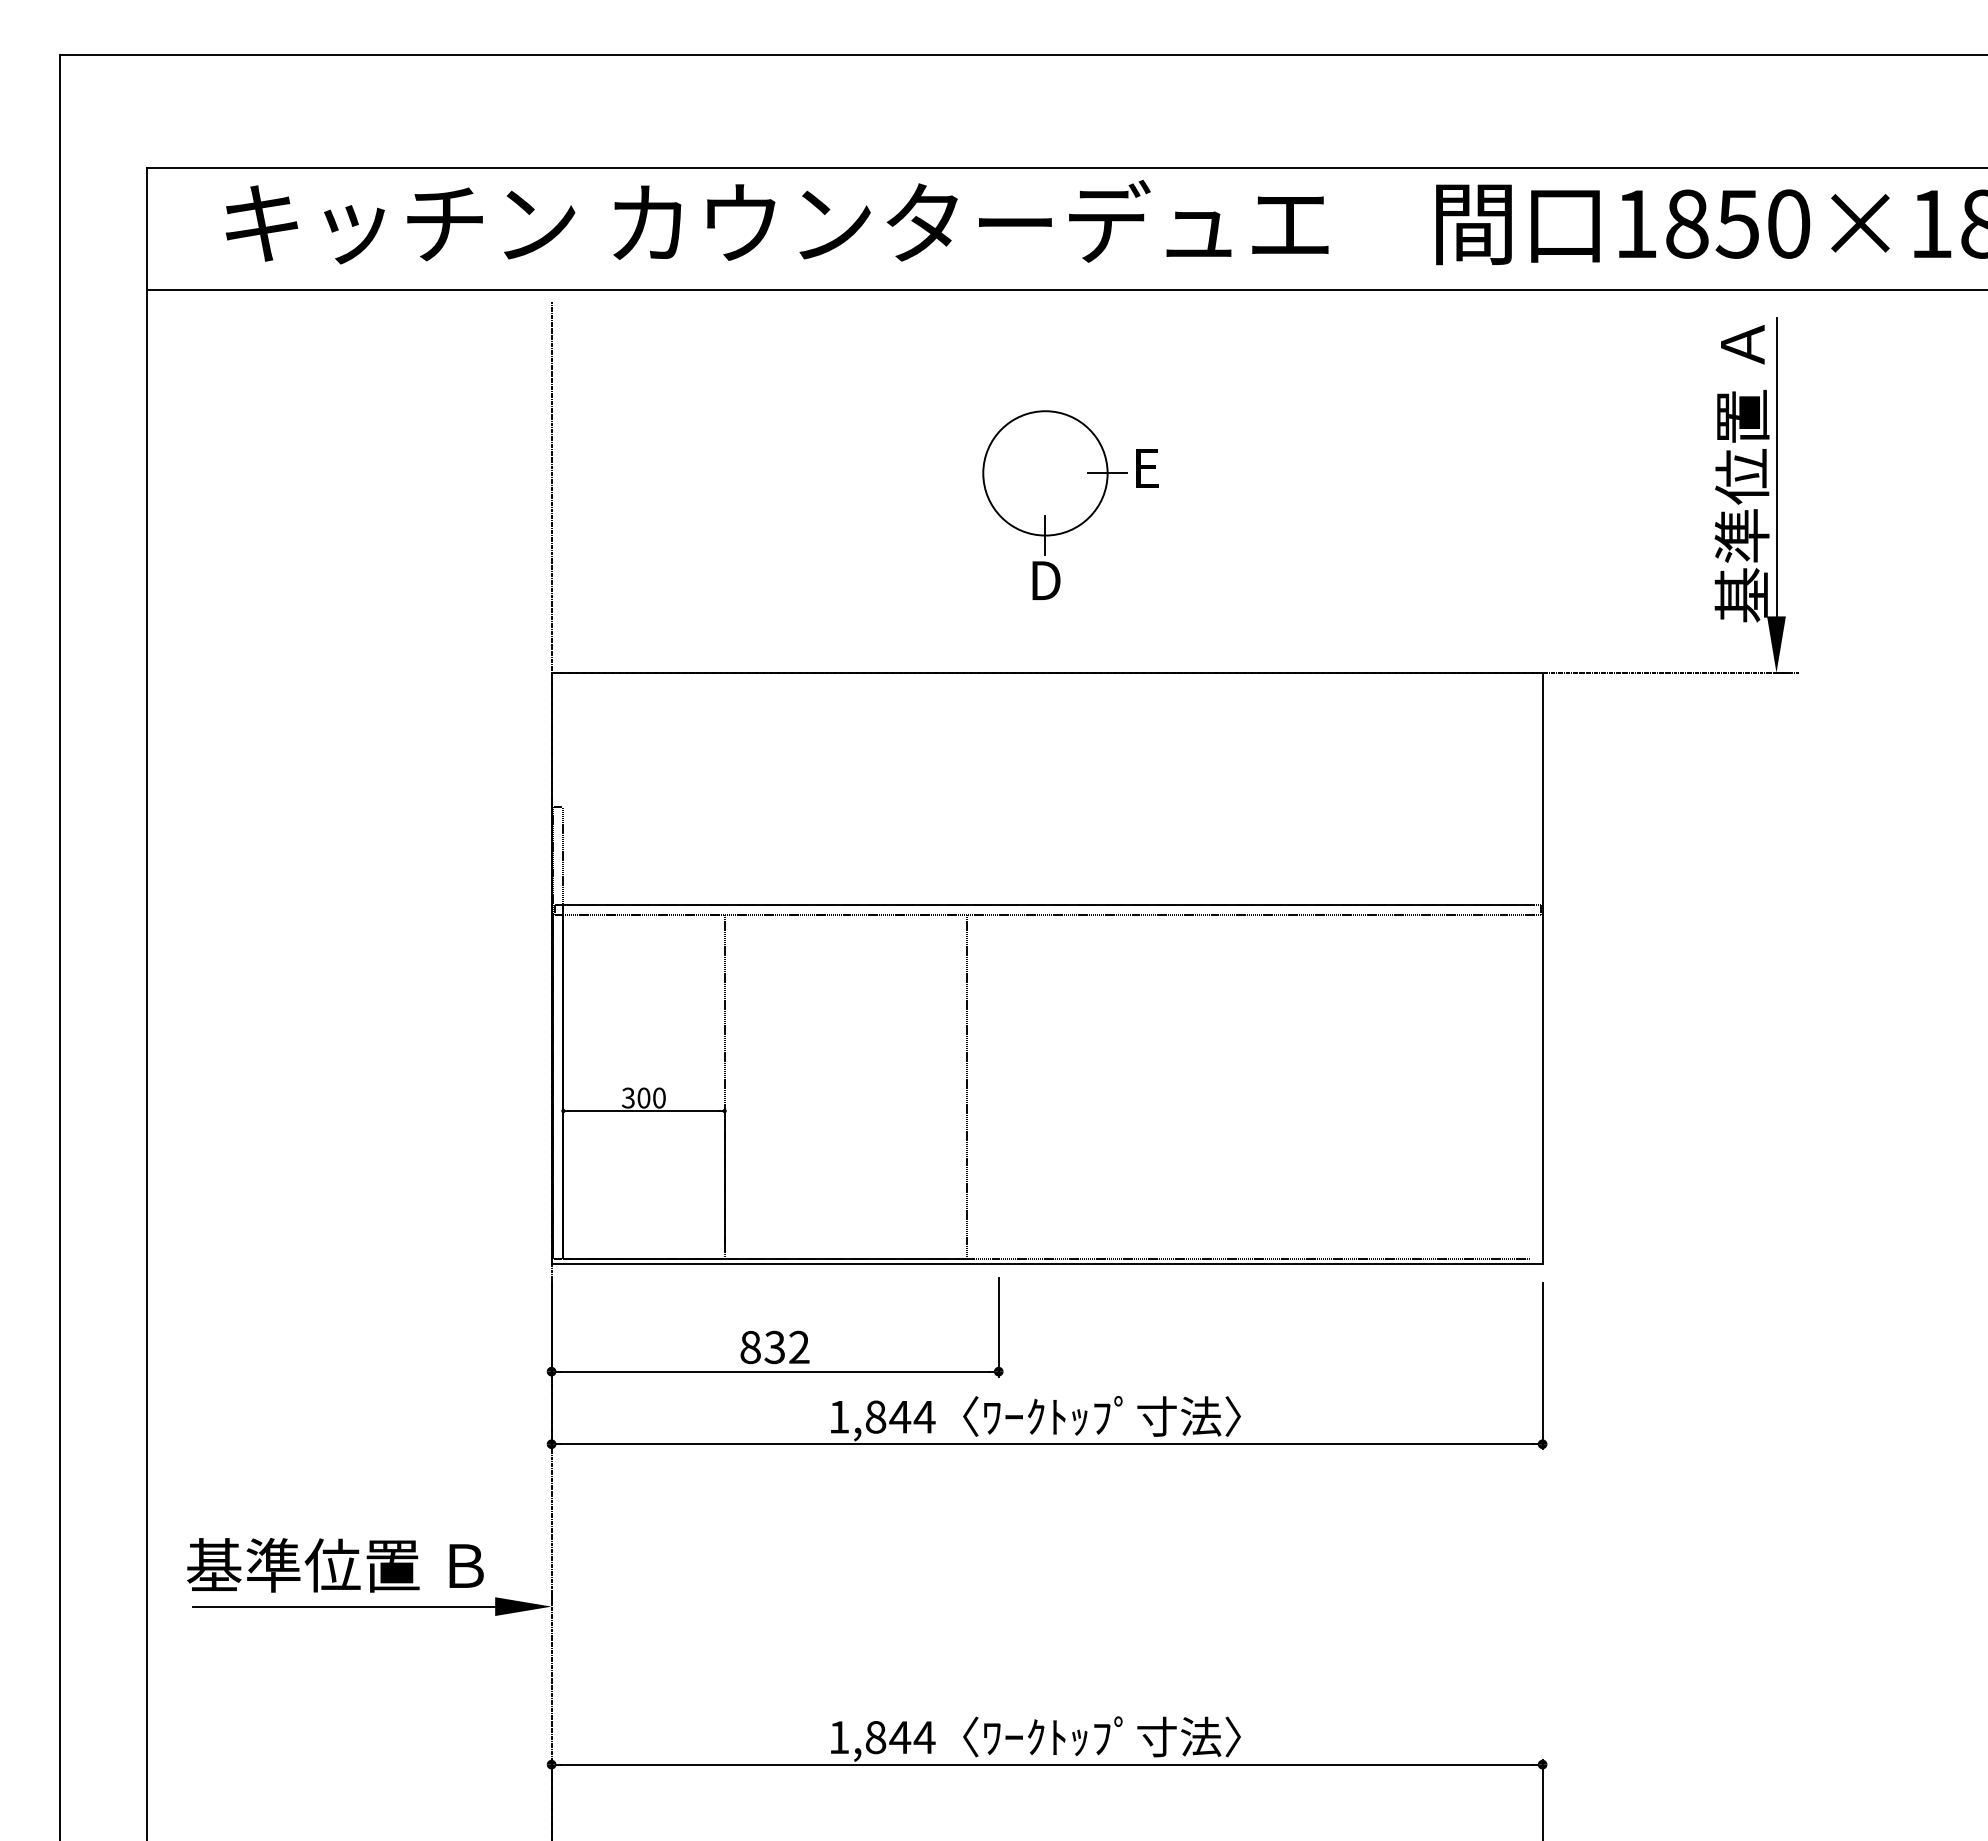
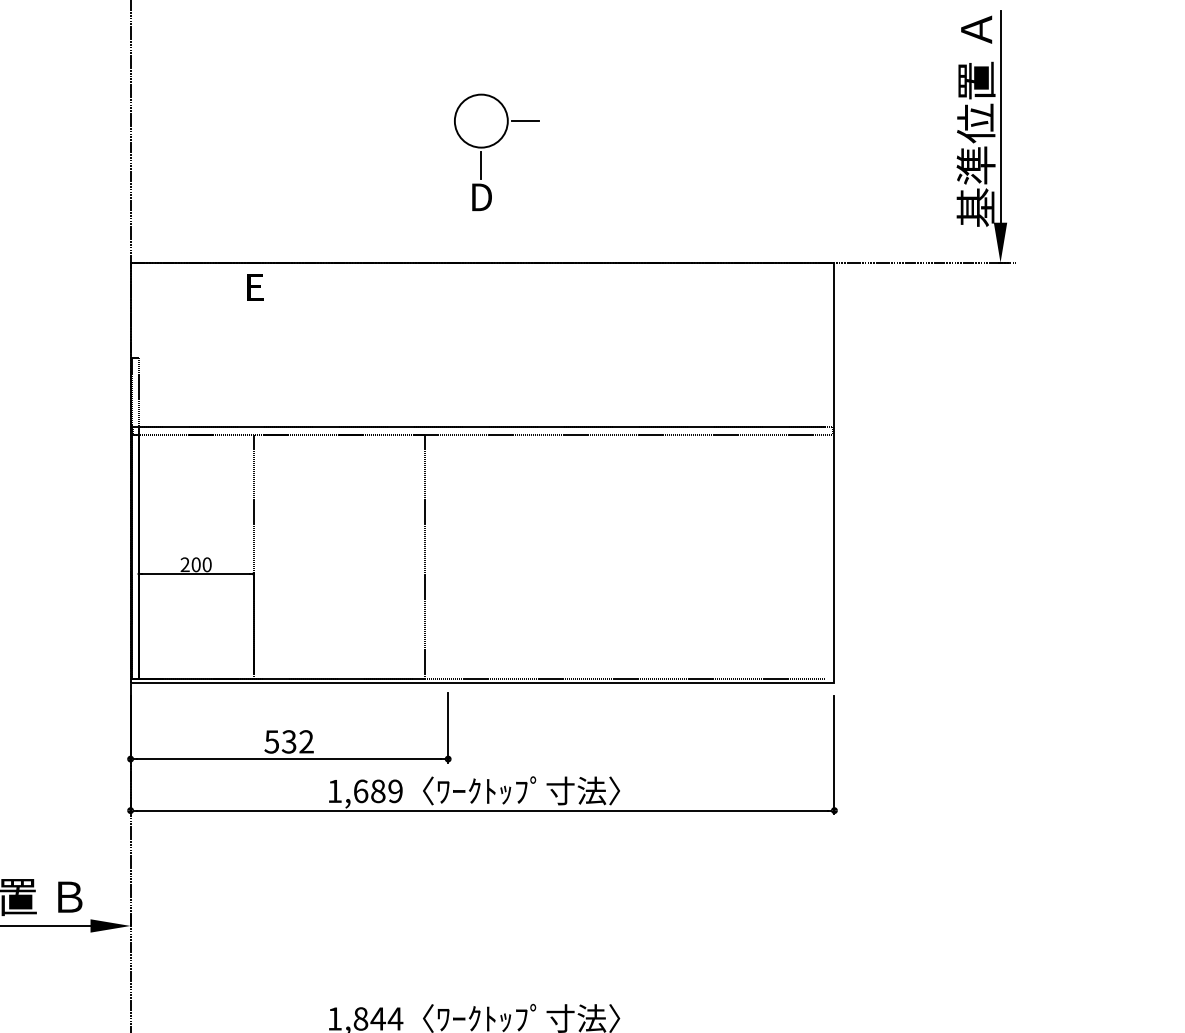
text: (1147, 468) -> (255, 287), moved
circle: (1045, 473) -> (481, 121), size x0.6
text: (627, 1098) -> (184, 565), 300 -> 200
text: (750, 1347) -> (271, 741), 832 -> 532
text: (900, 1416) -> (378, 790), 1,844 -> 1,689

